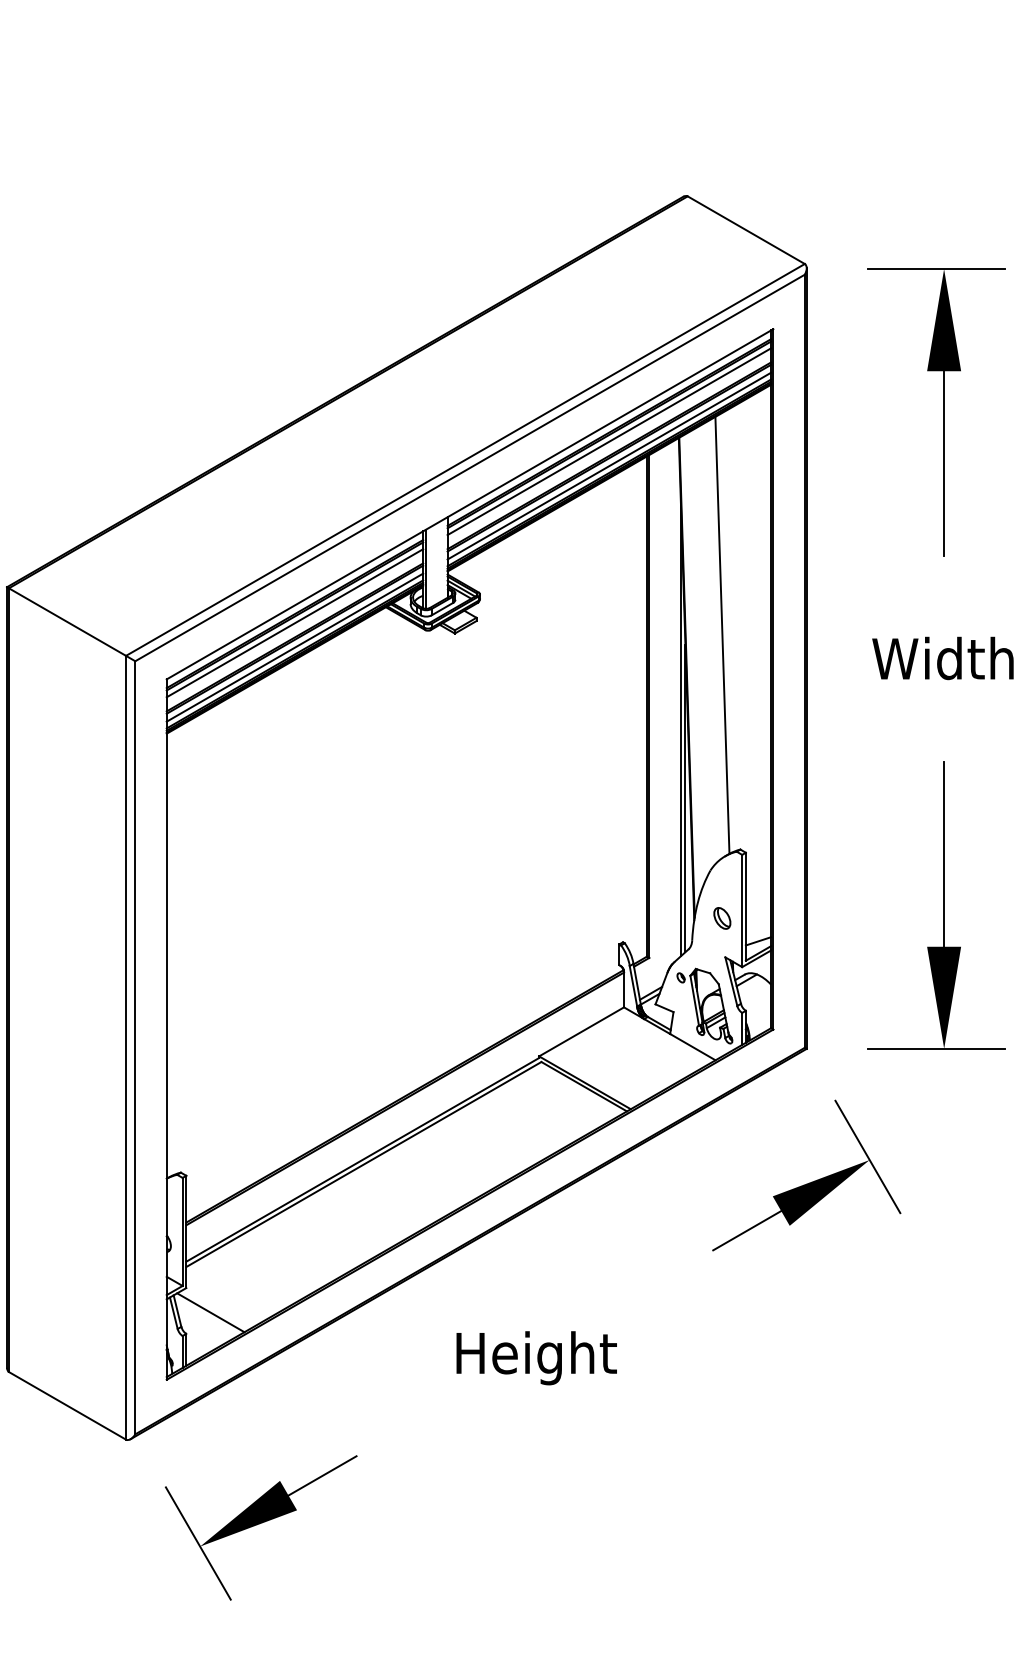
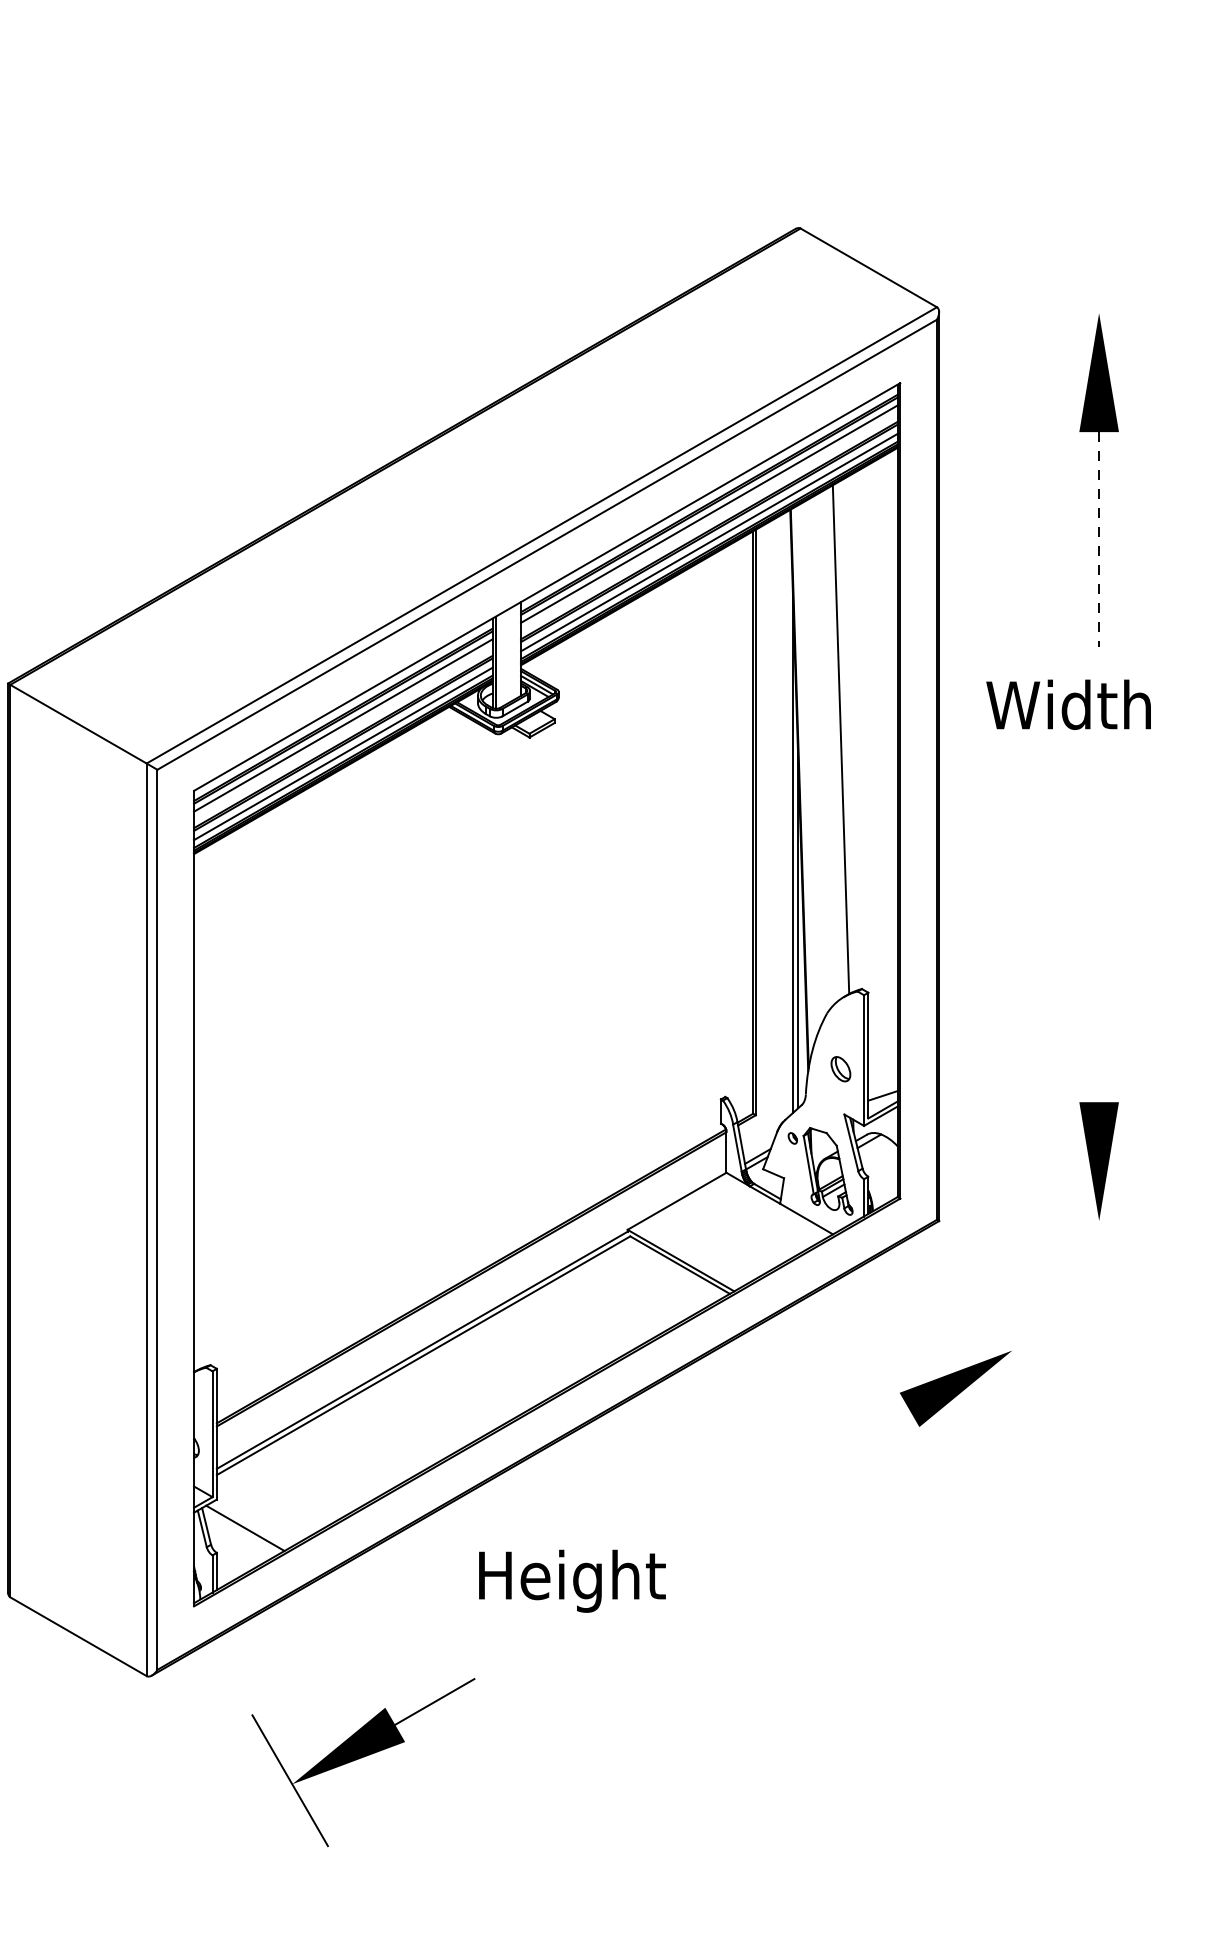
line: (936, 269) -> (1090, 313), removed
line: (944, 464) -> (1099, 540), solid -> dashed
text: (942, 658) -> (1068, 704), moved
line: (944, 853) -> (1099, 993), removed
line: (936, 1048) -> (1090, 1220), removed
line: (867, 1156) -> (1009, 1346), removed
line: (747, 1230) -> (870, 1432), removed
text: (536, 1358) -> (572, 1581), moved
part: (260, 1527) -> (362, 1762), moved

